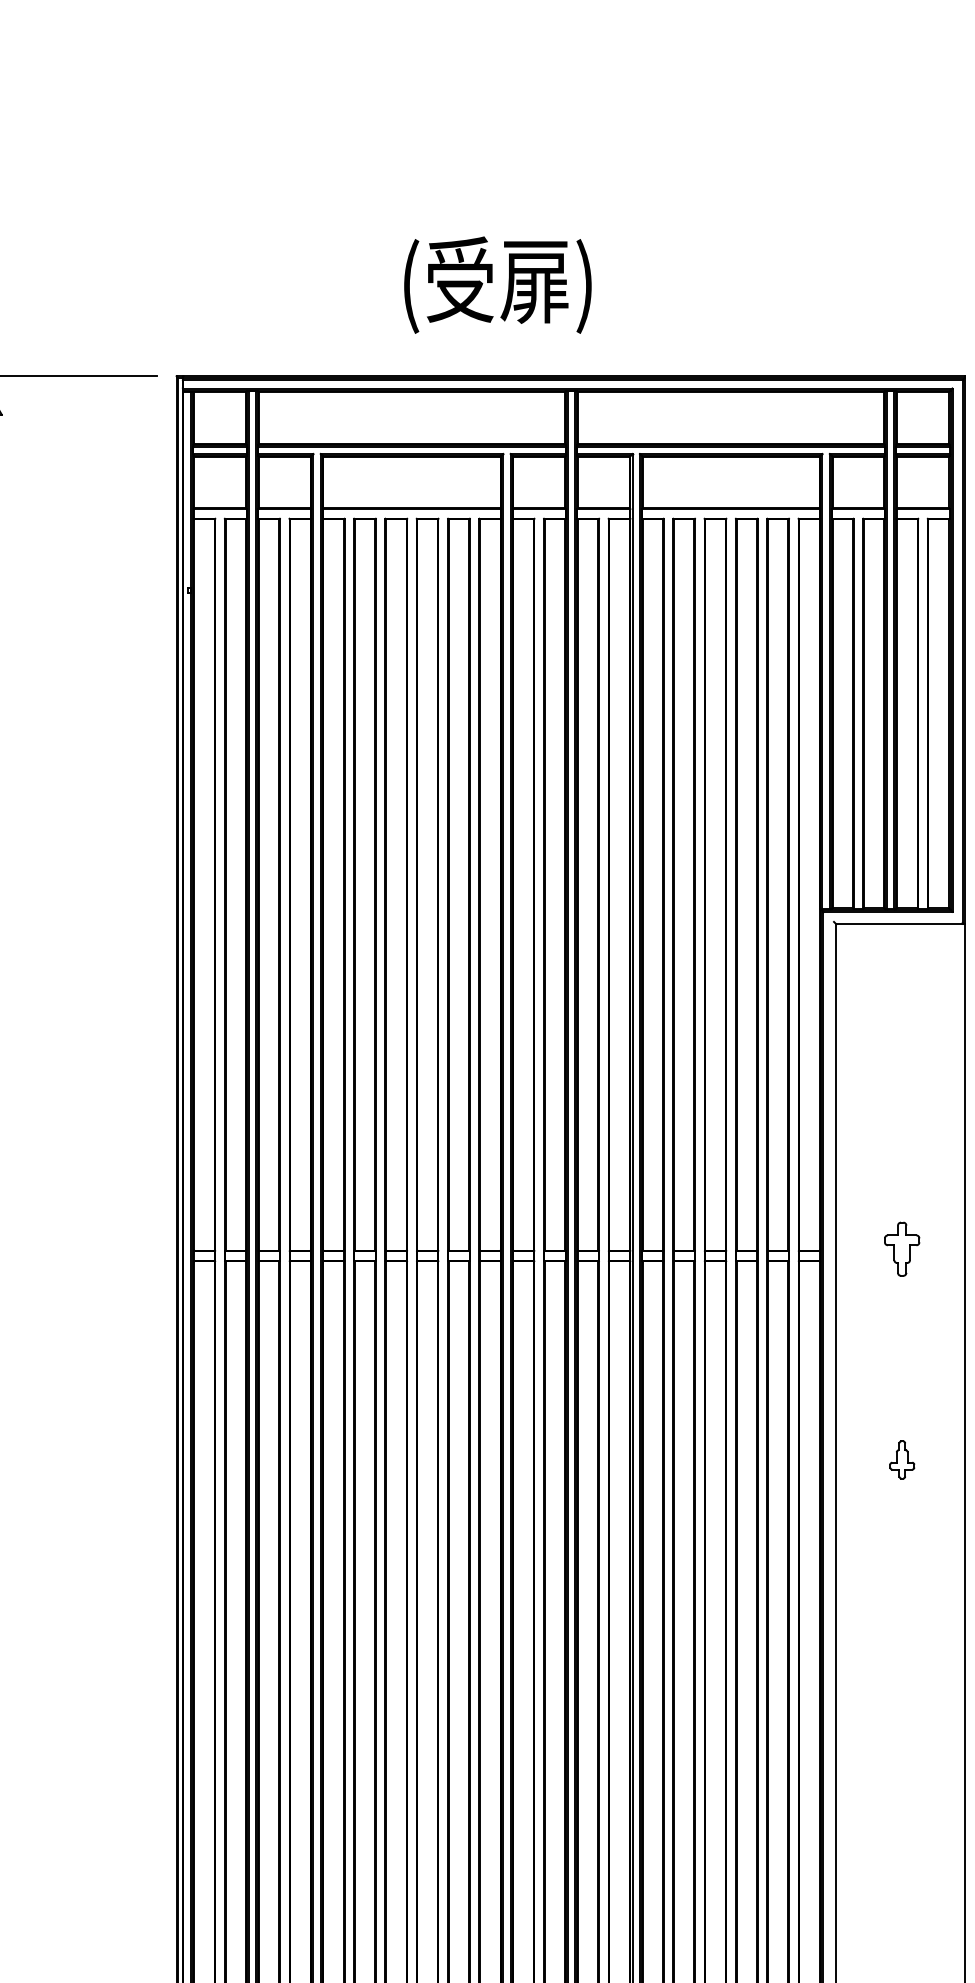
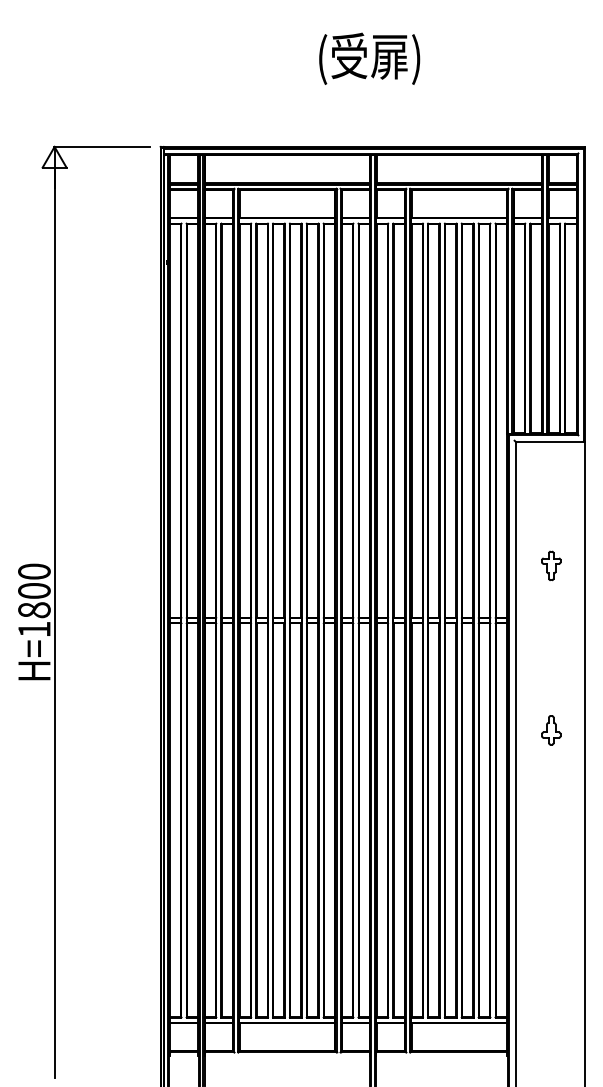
text: (497, 284) -> (369, 58), moved
part: (902, 1248) -> (551, 565), moved
part: (902, 1460) -> (551, 730), size x1.43

